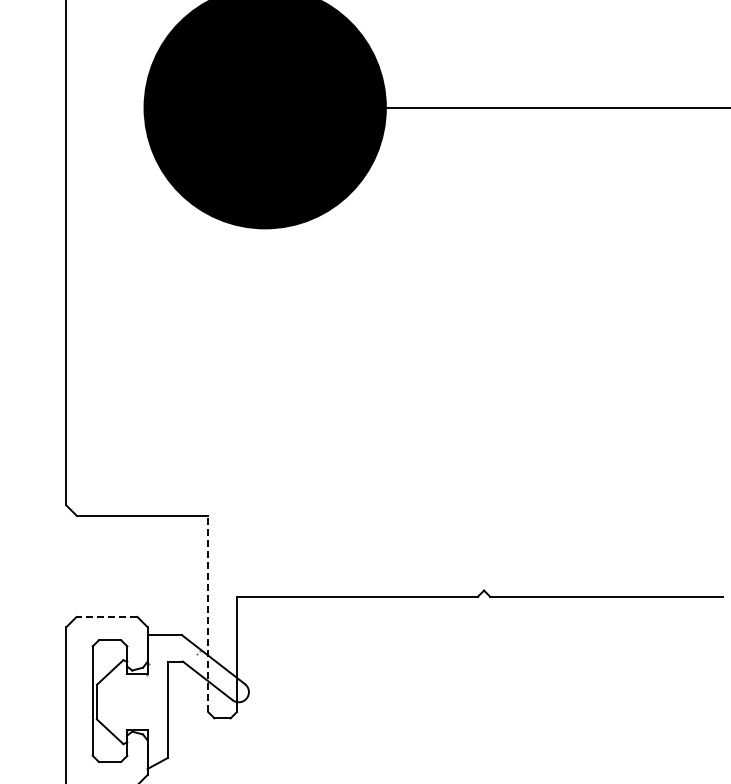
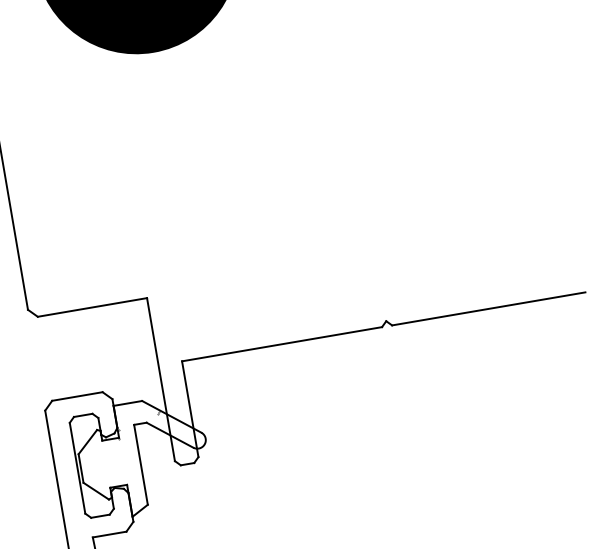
line: (208, 613) -> (161, 379), dashed -> solid
line: (106, 616) -> (76, 396), dashed -> solid

